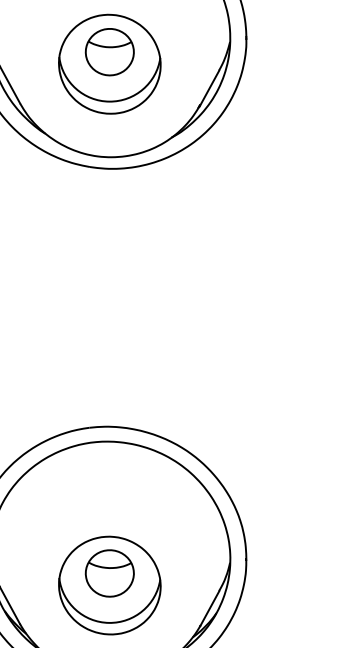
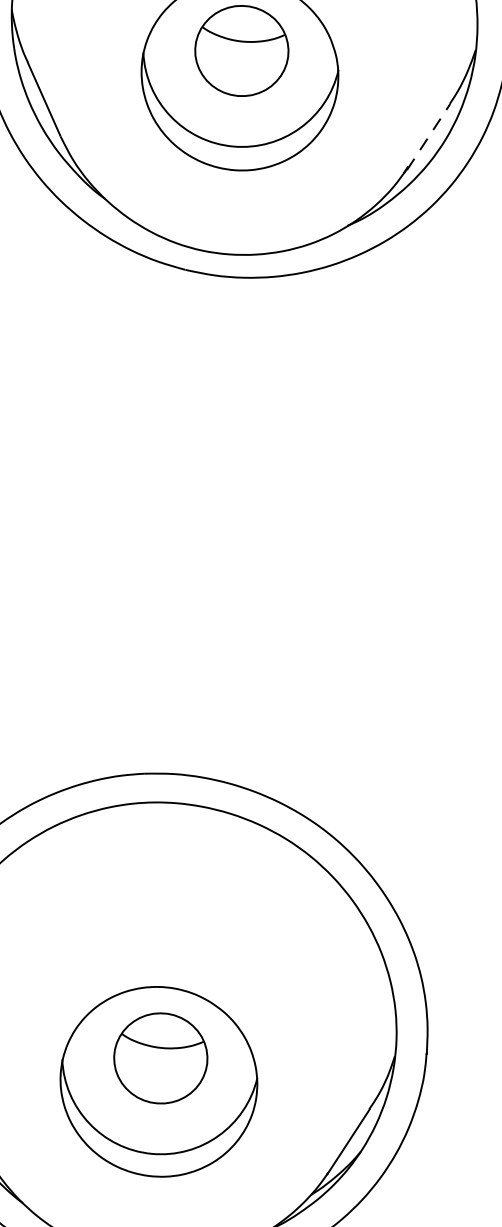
line: (209, 88) -> (428, 136), solid -> dashed

